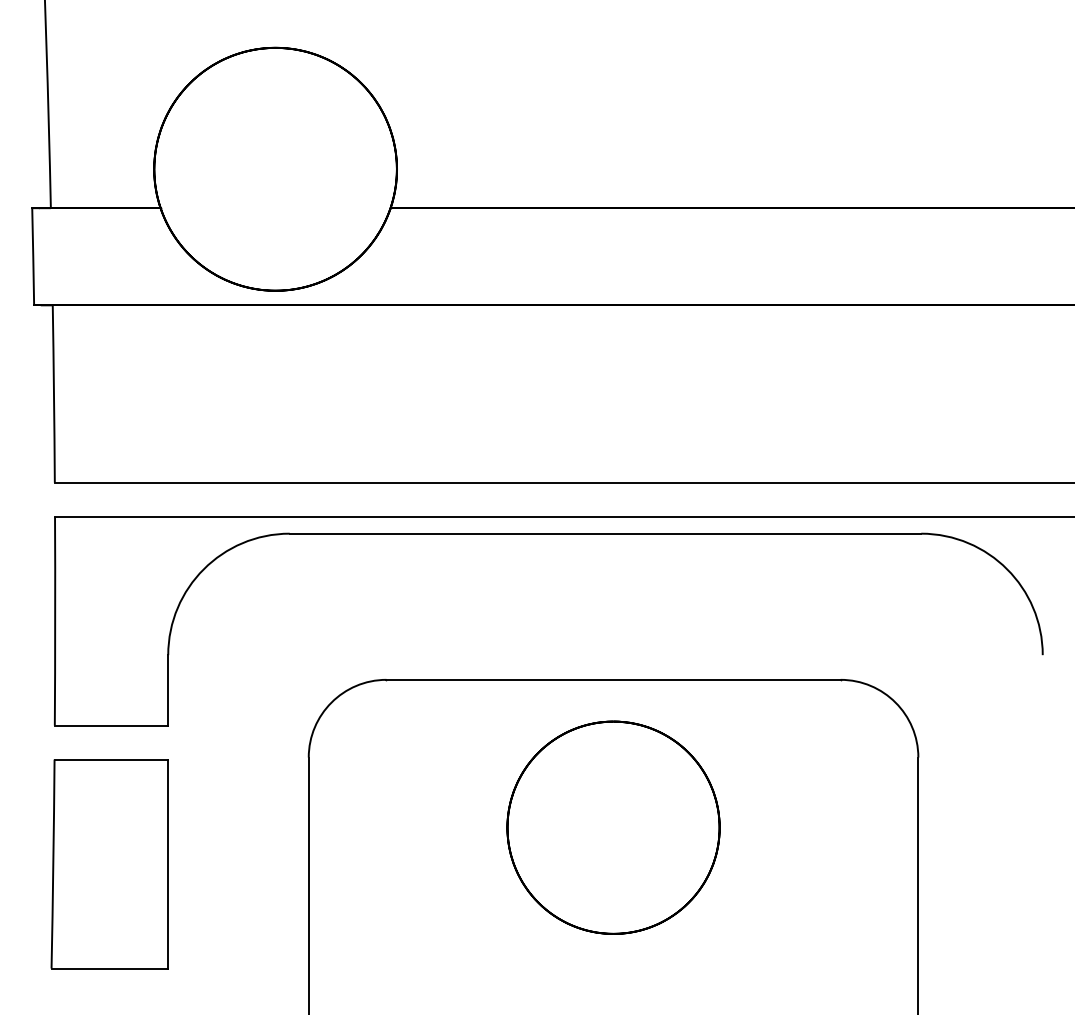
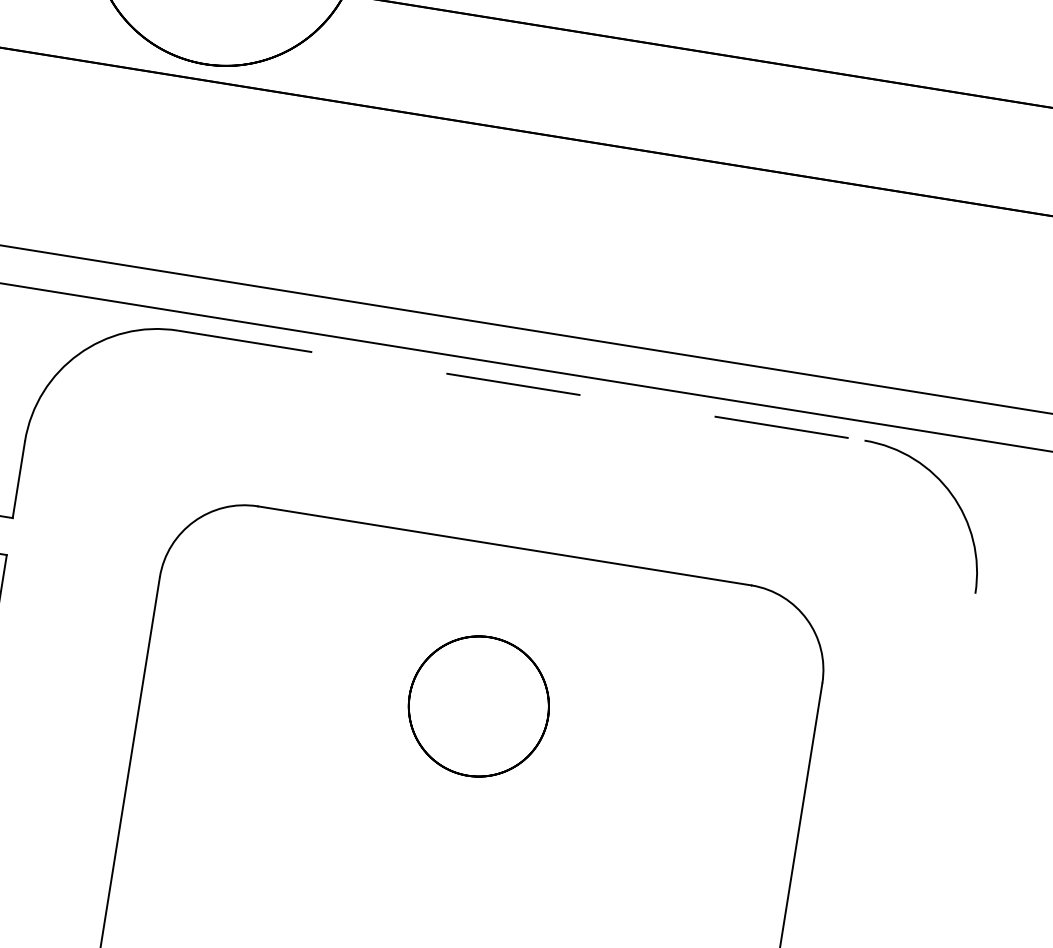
line: (605, 533) -> (521, 385), solid -> dashed
part: (613, 827) -> (478, 706), size x0.6

